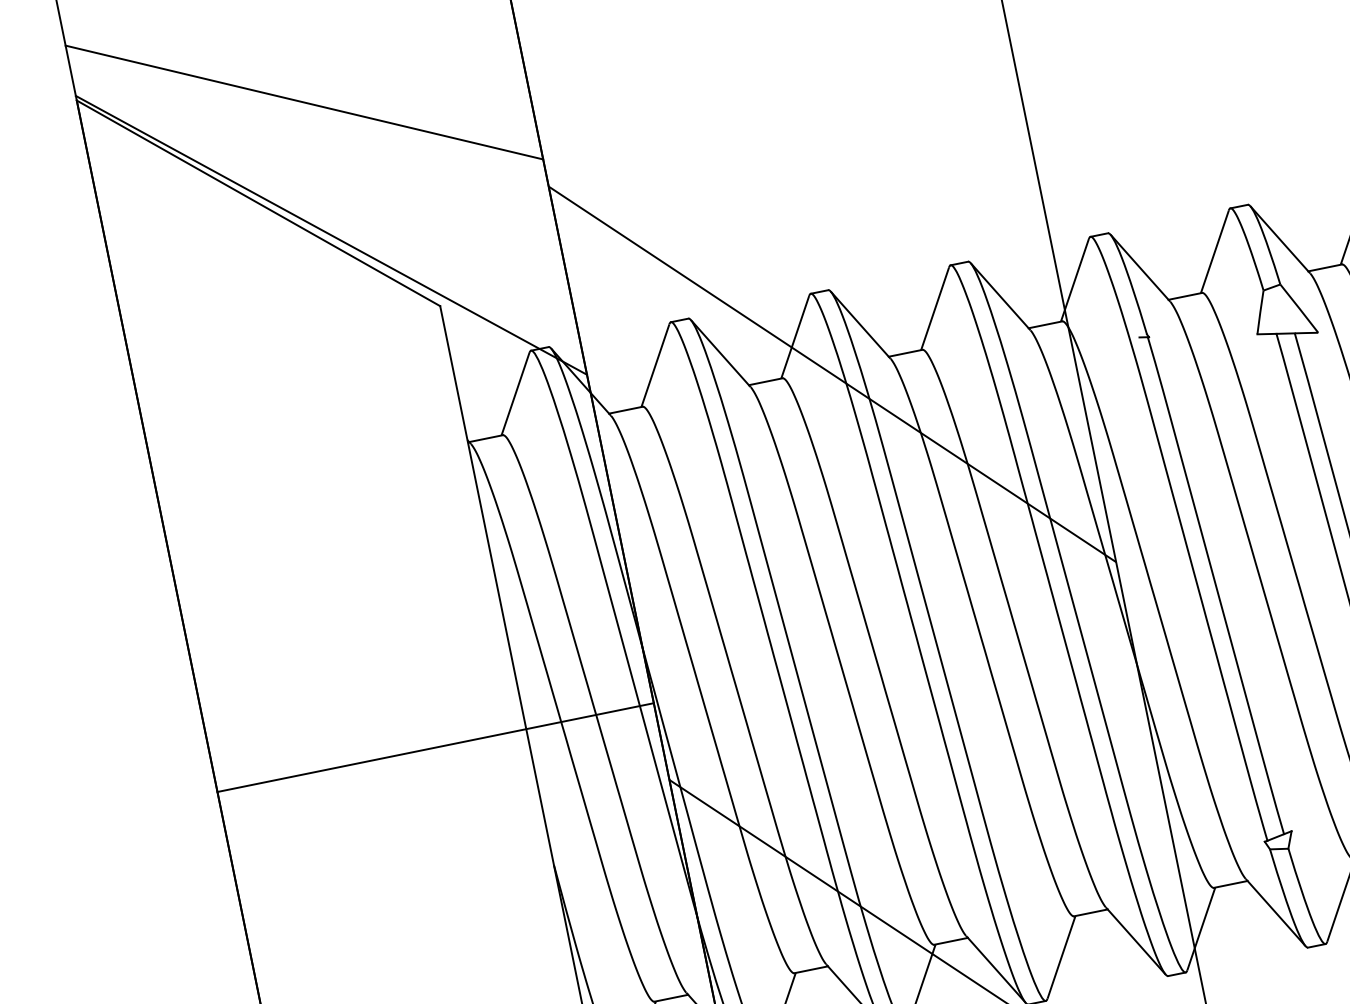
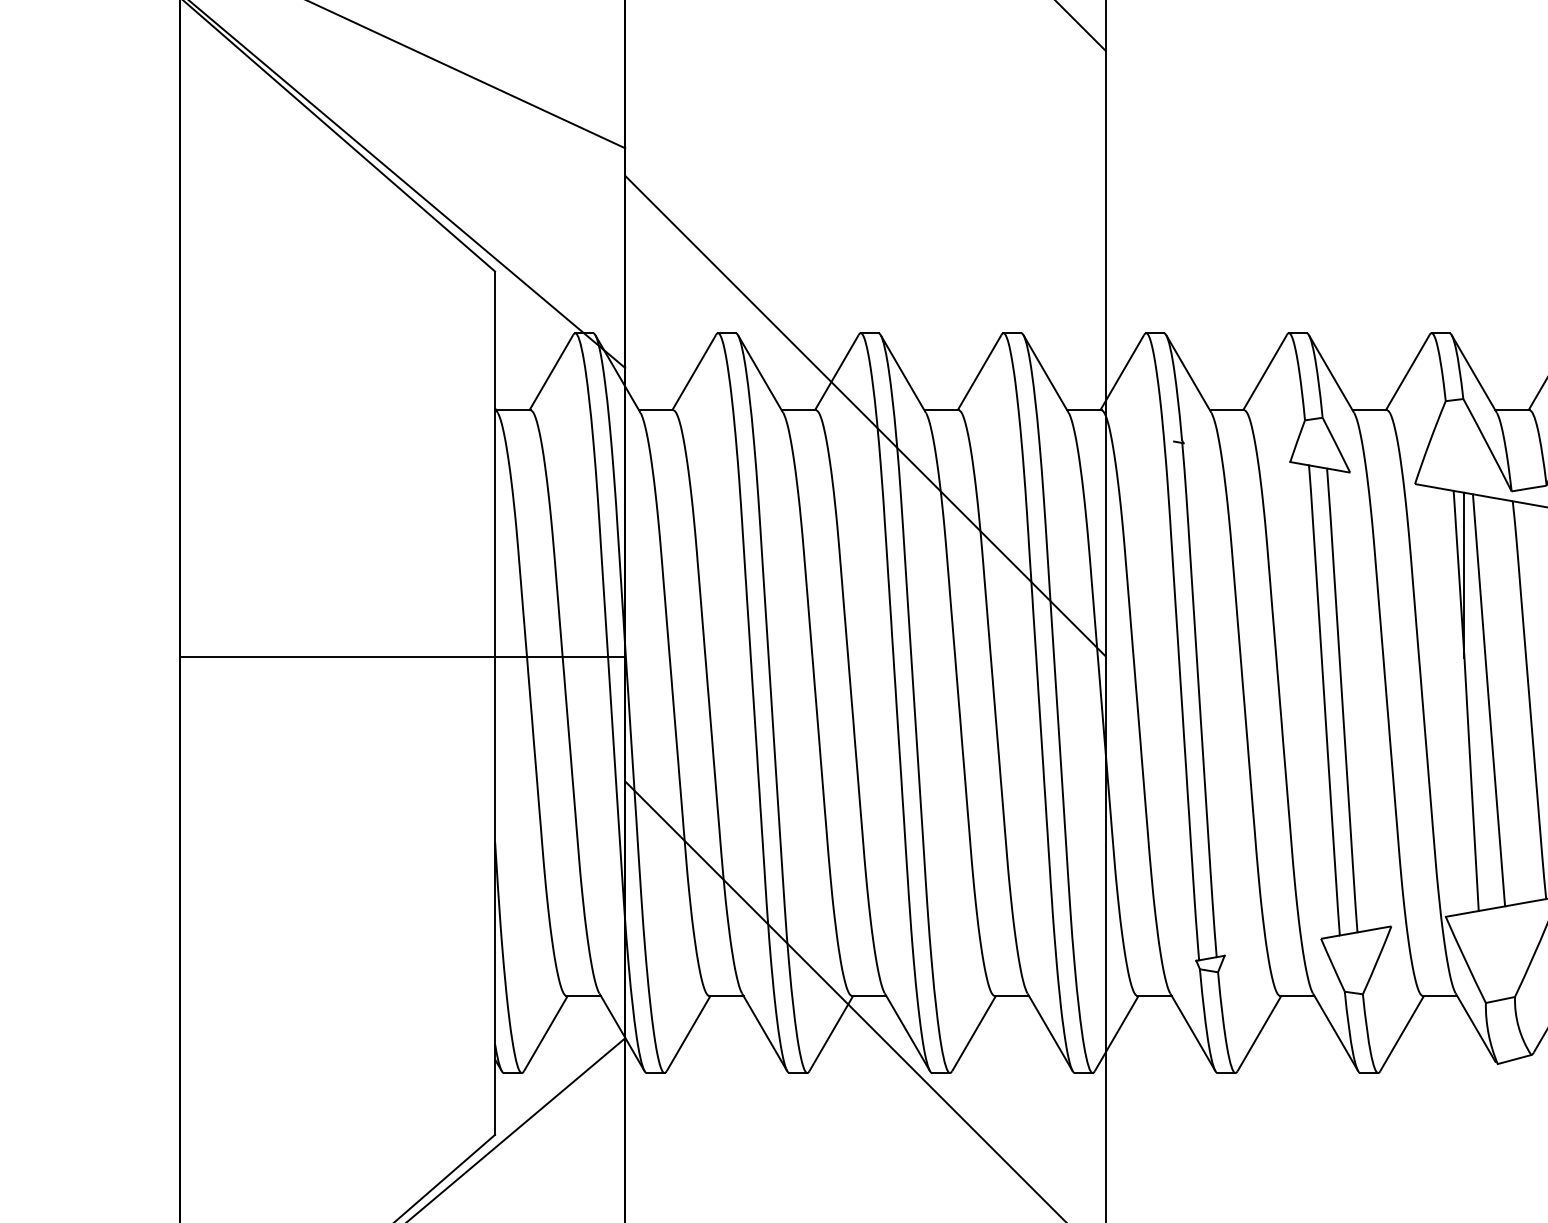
line: (435, 747) -> (402, 657), moved

